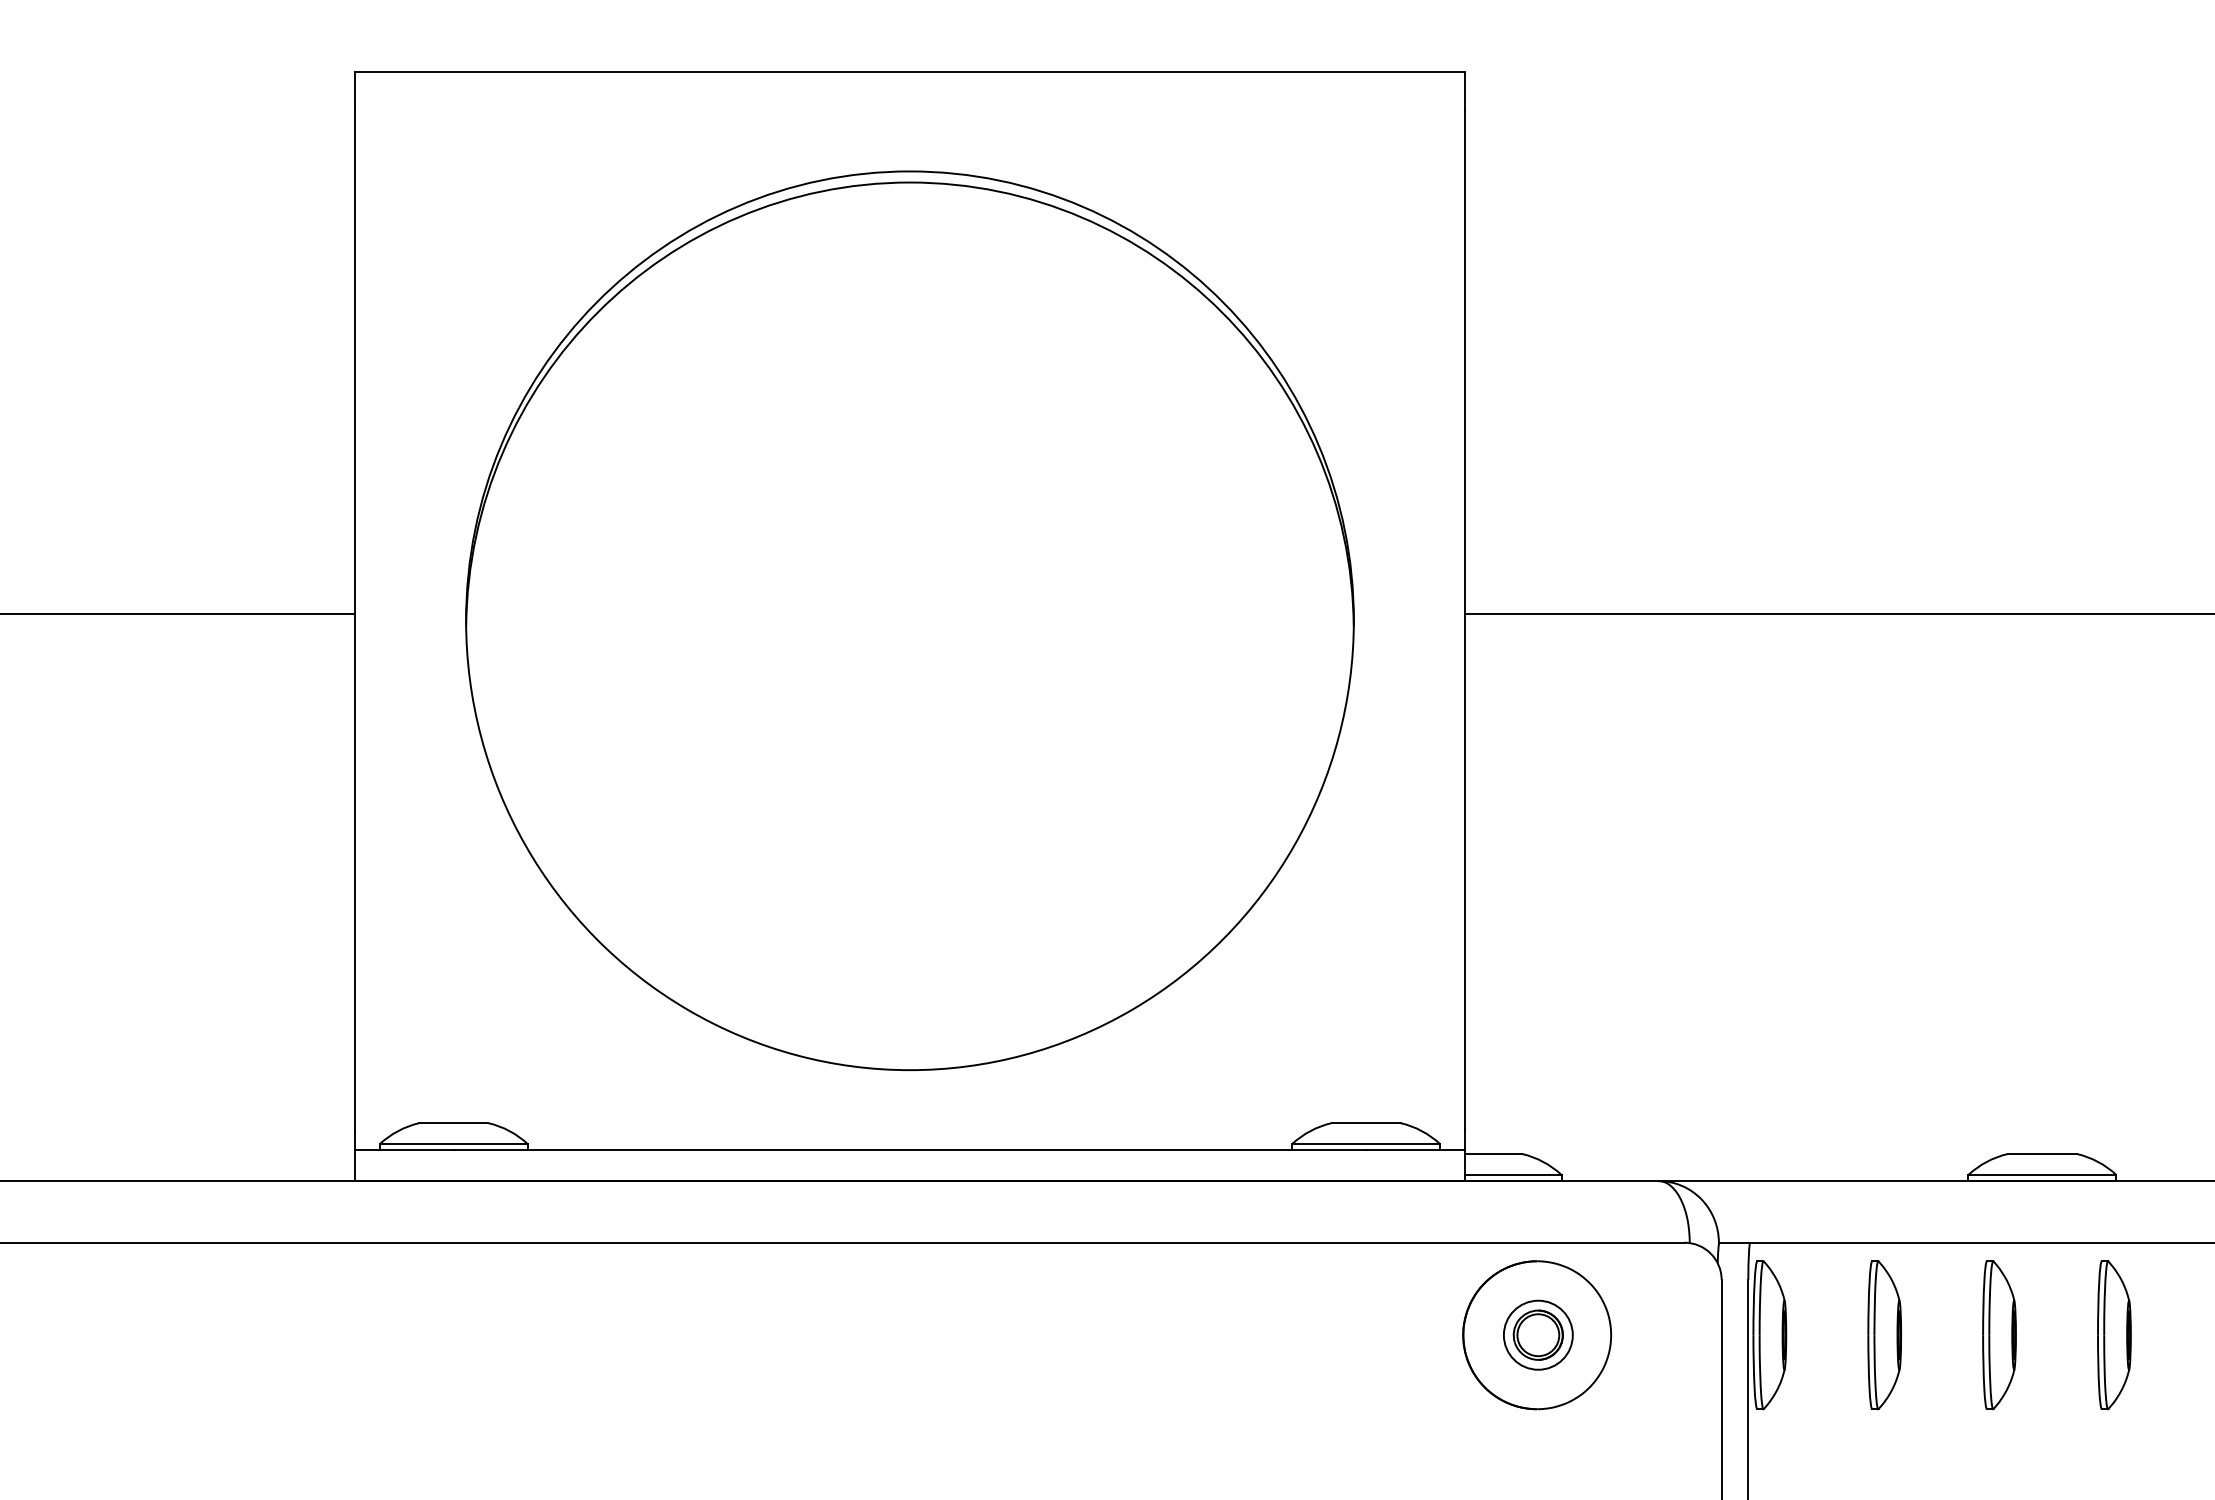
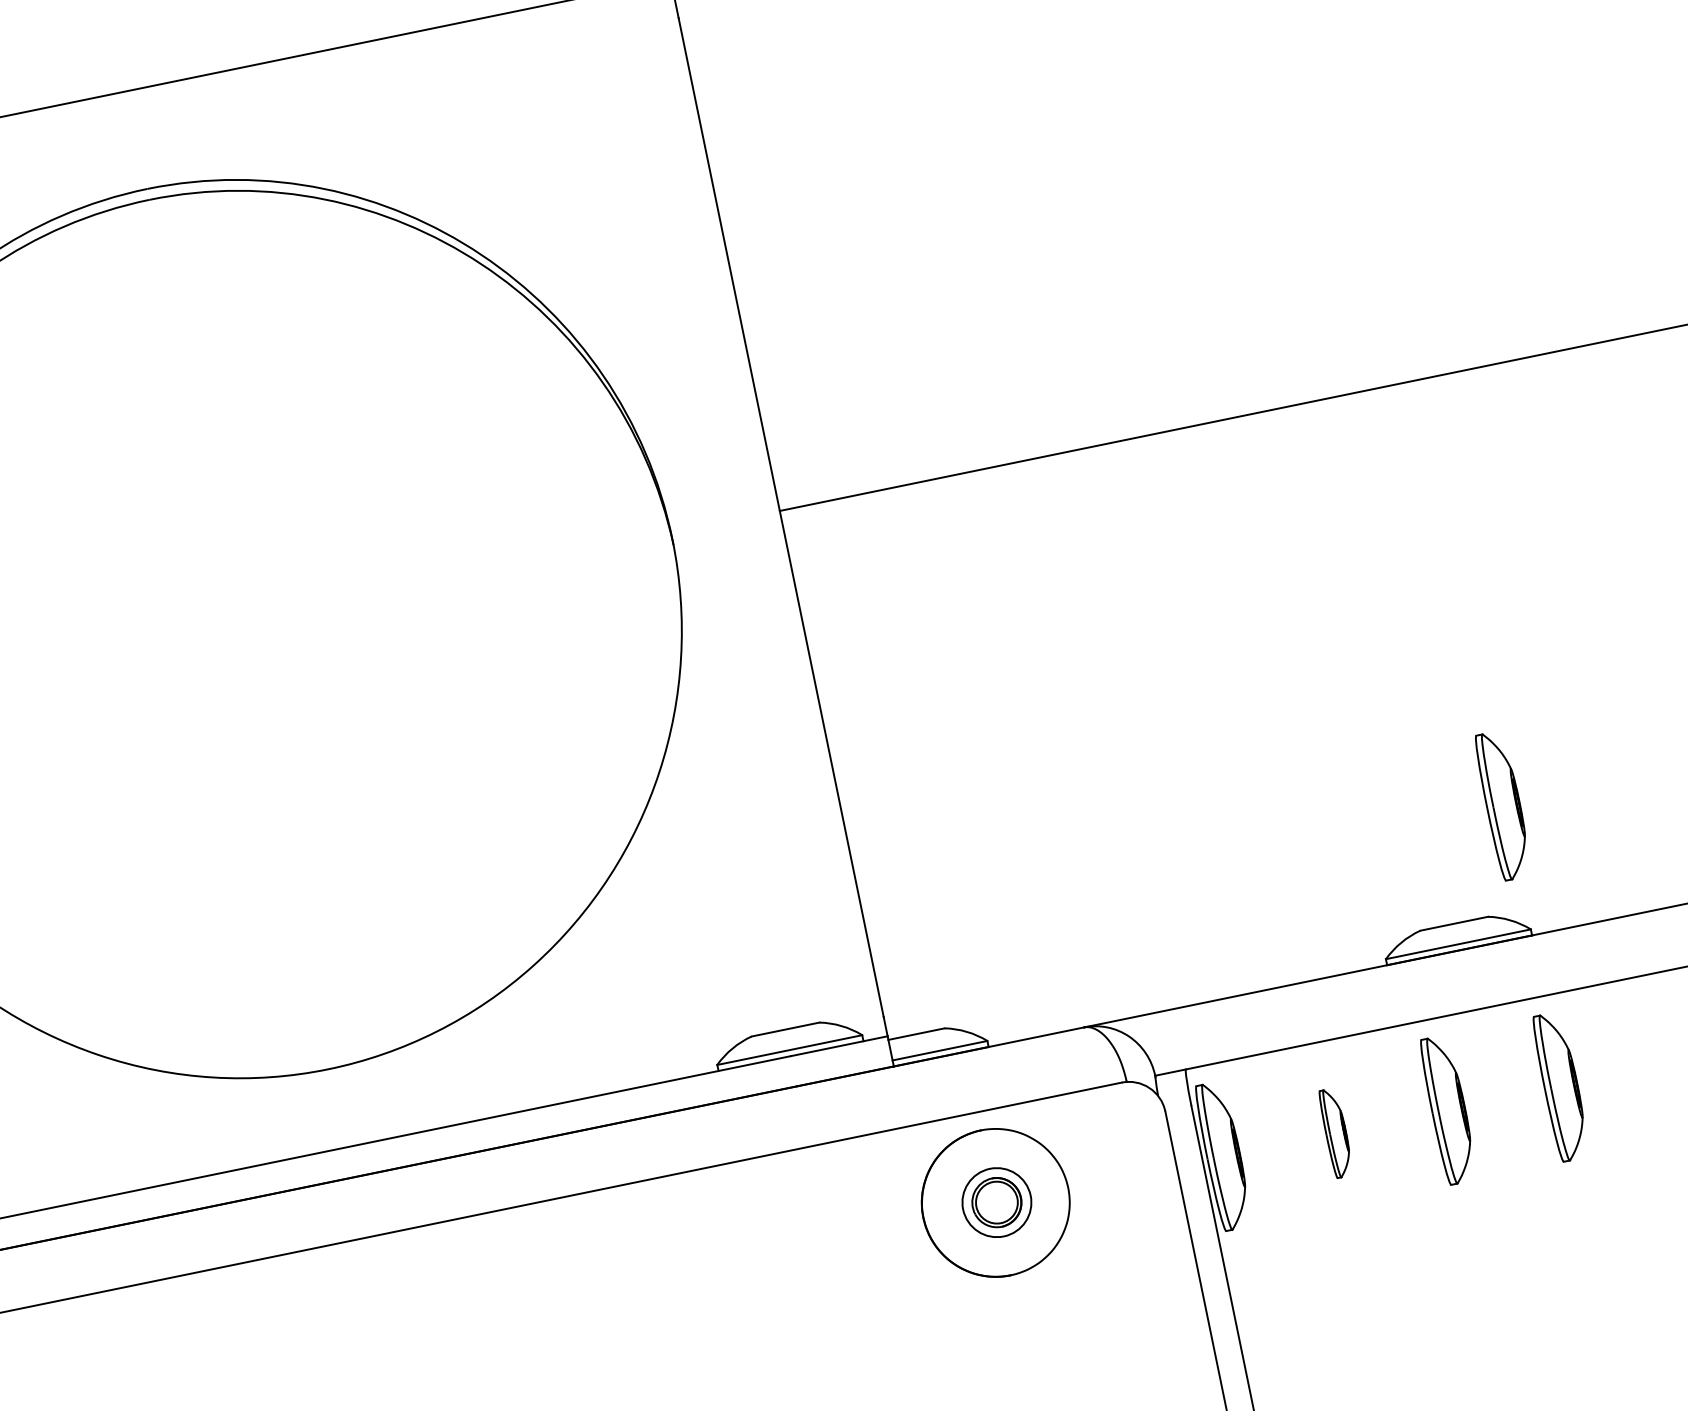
part: (2114, 1048) -> (1503, 805), added
part: (1884, 1335) -> (1336, 1133), size x0.6

